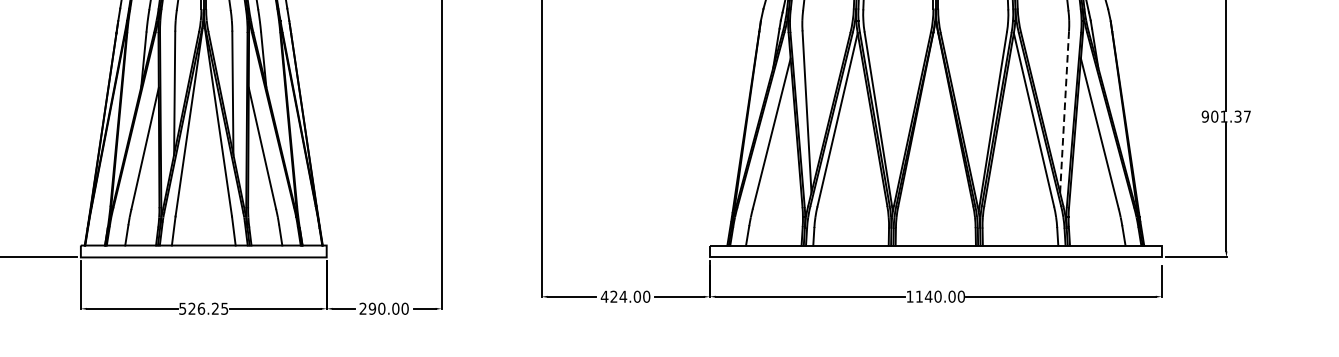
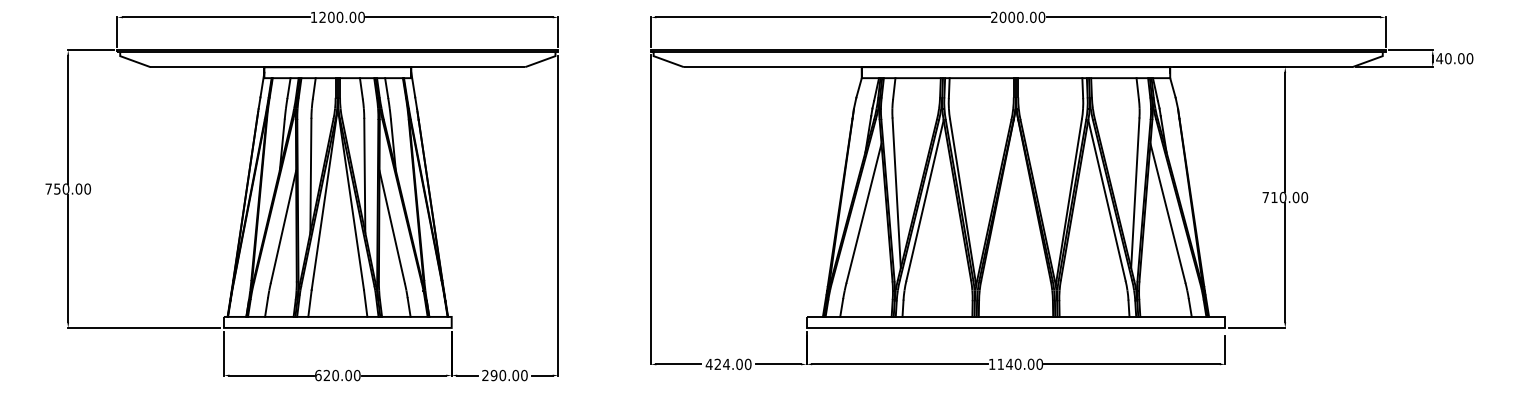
line: (1064, 112) -> (1135, 193), dashed -> solid
text: (1226, 116) -> (1285, 197), 901.37 -> 710.00
text: (203, 308) -> (337, 375), 526.25 -> 620.00

